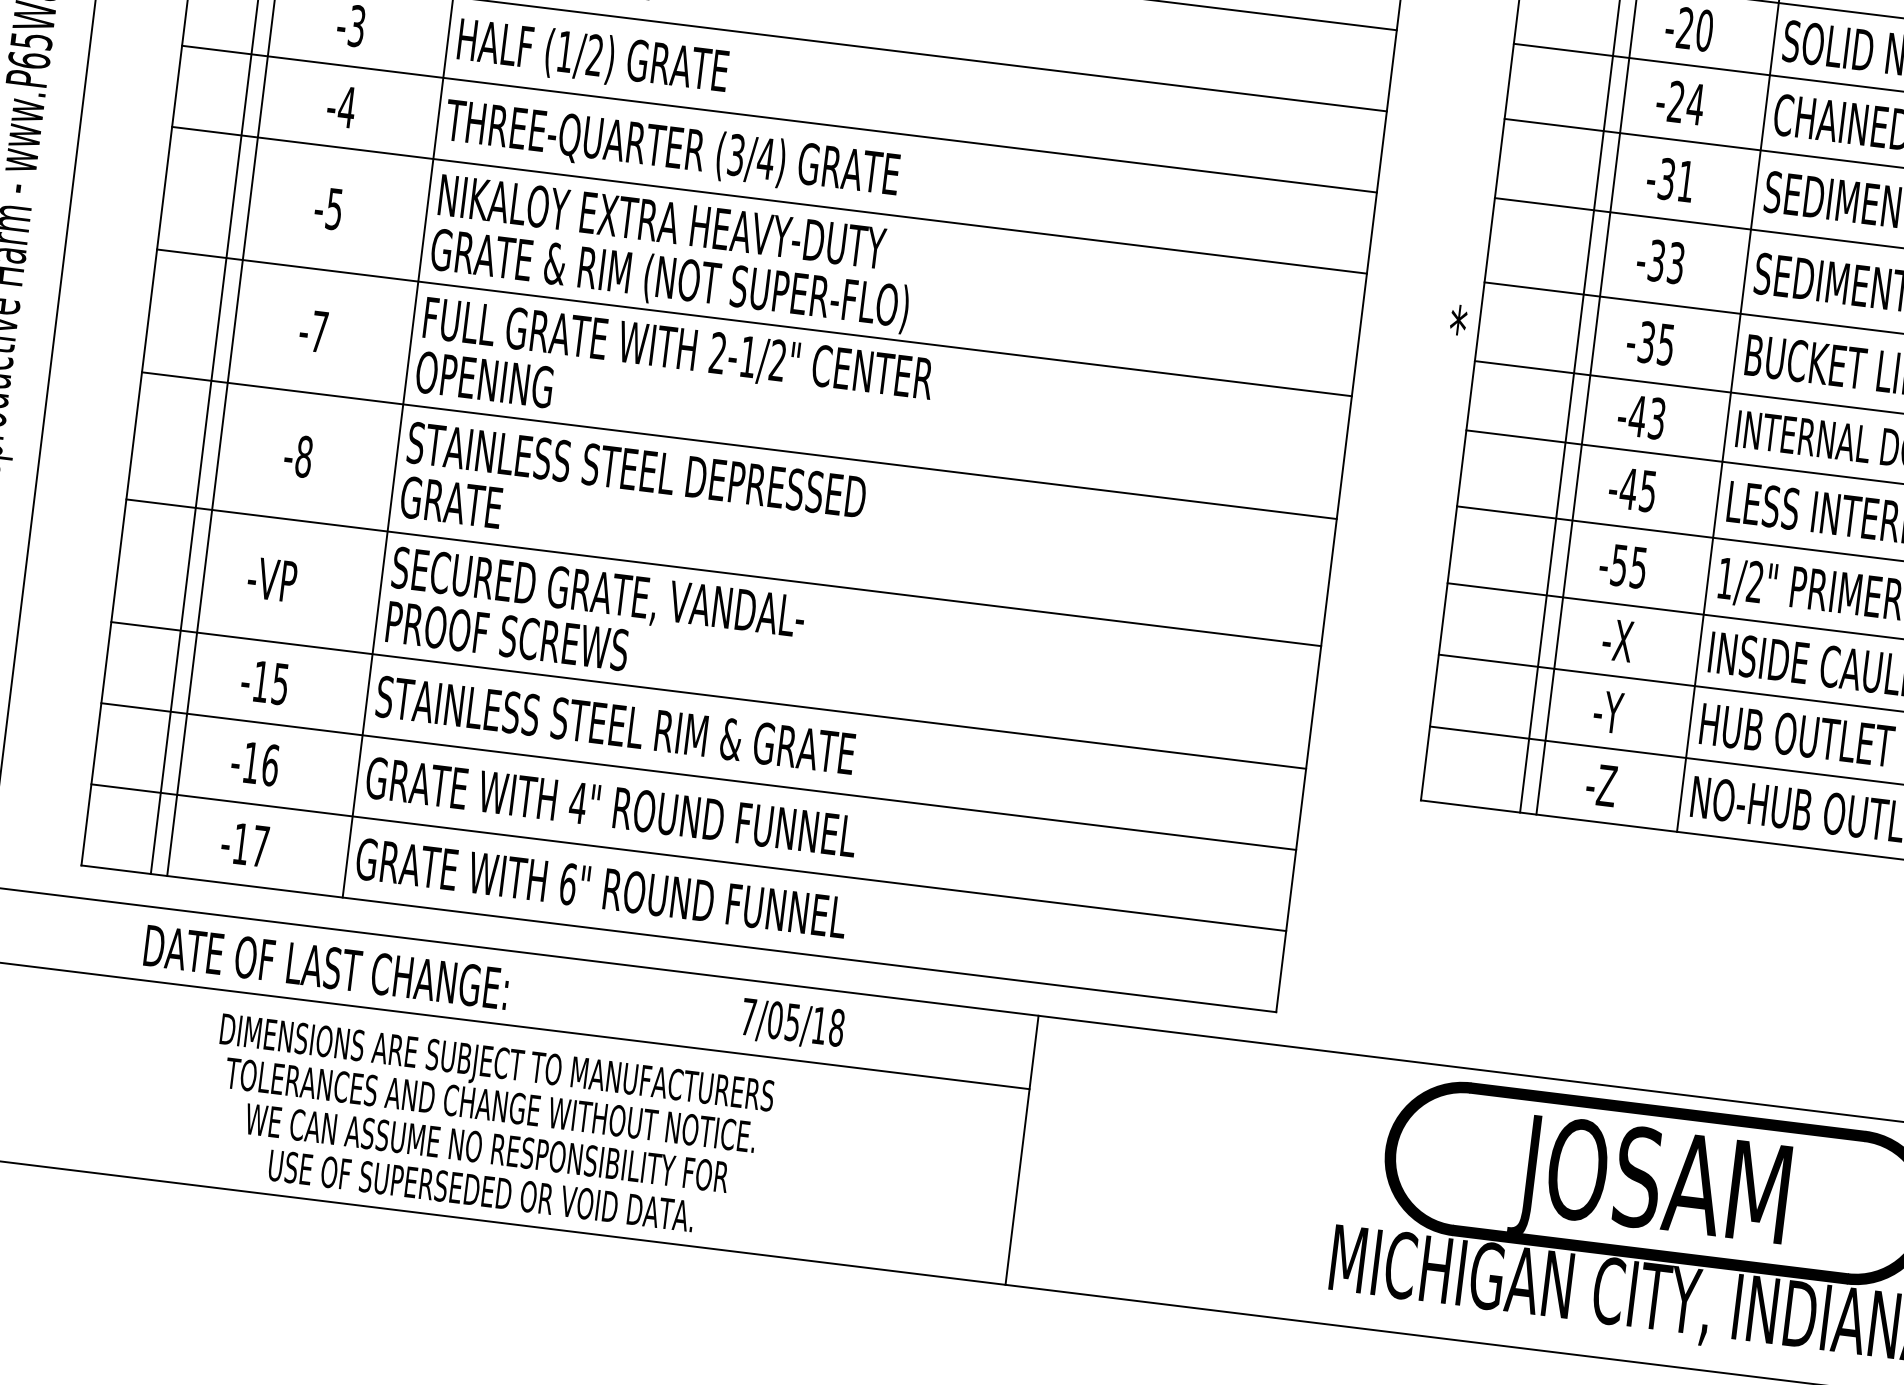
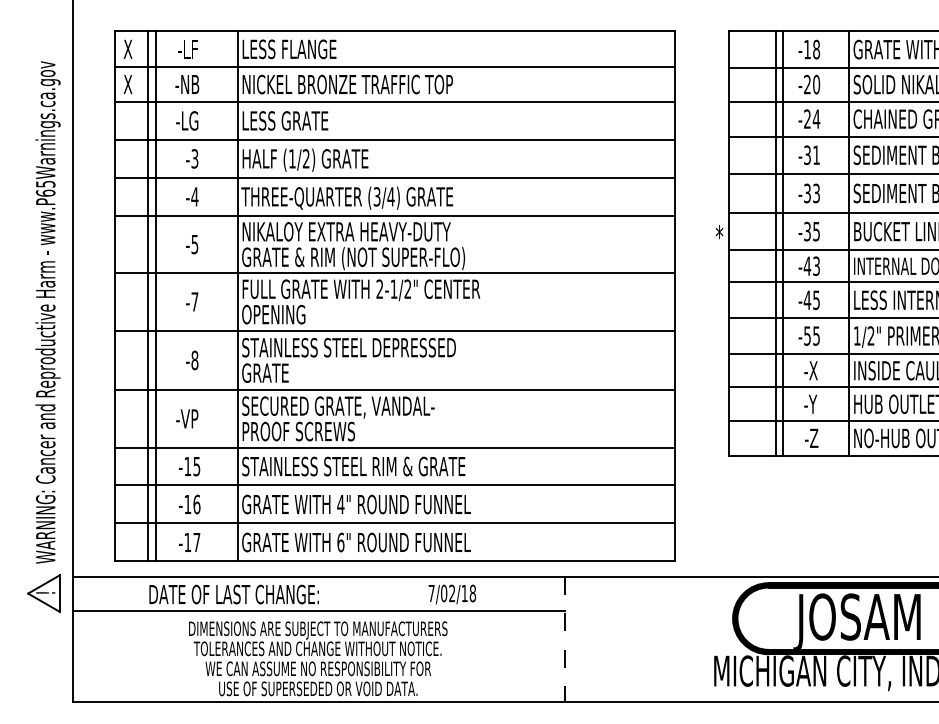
text: (793, 1022) -> (452, 593), 7/05/18 -> 7/02/18
line: (1022, 1150) -> (565, 639), solid -> dashed

